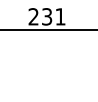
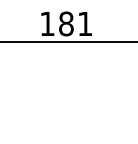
text: (40, 16) -> (57, 23), 231 -> 181

